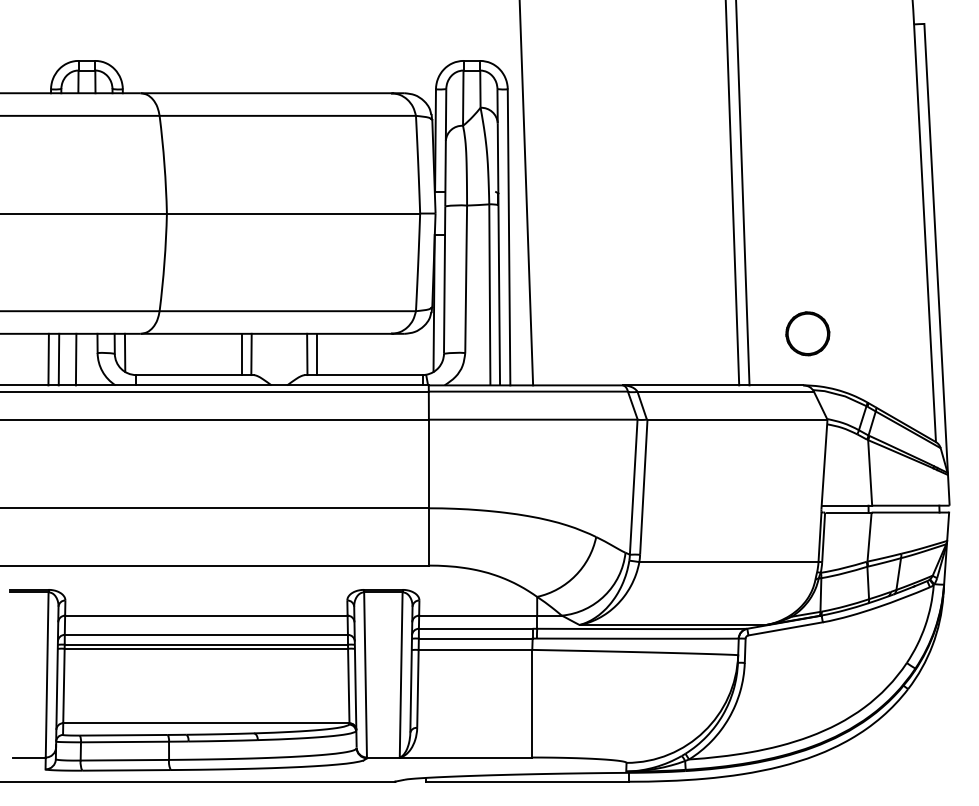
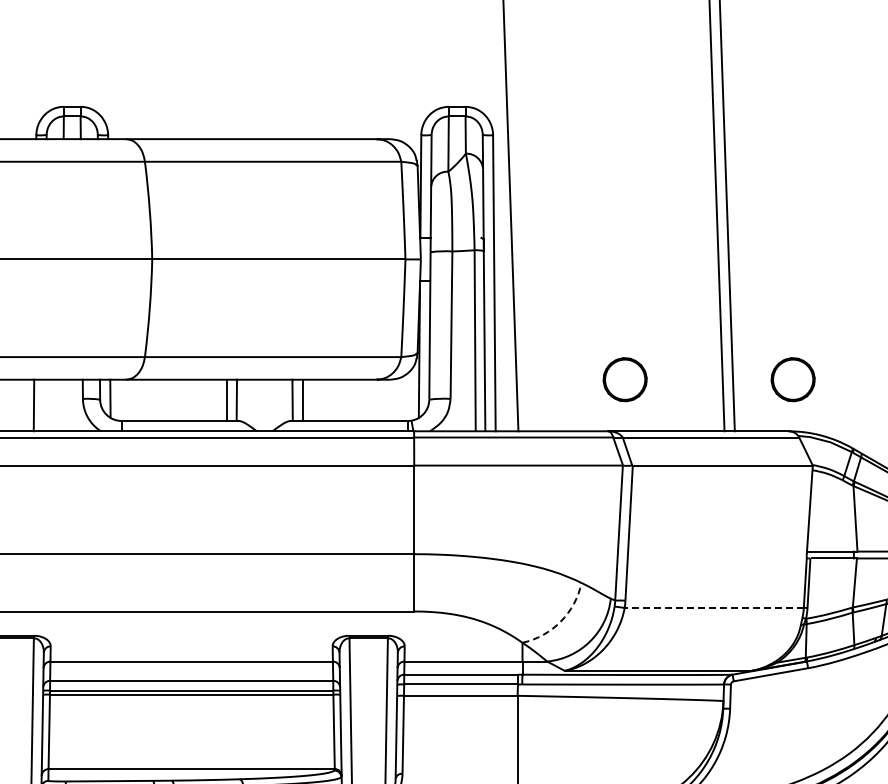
part: (639, 333) -> (624, 379), added
line: (58, 359) -> (43, 405), removed
line: (75, 359) -> (60, 405), removed
line: (728, 562) -> (713, 608), solid -> dashed
arc: (575, 575) -> (560, 621), solid -> dashed

